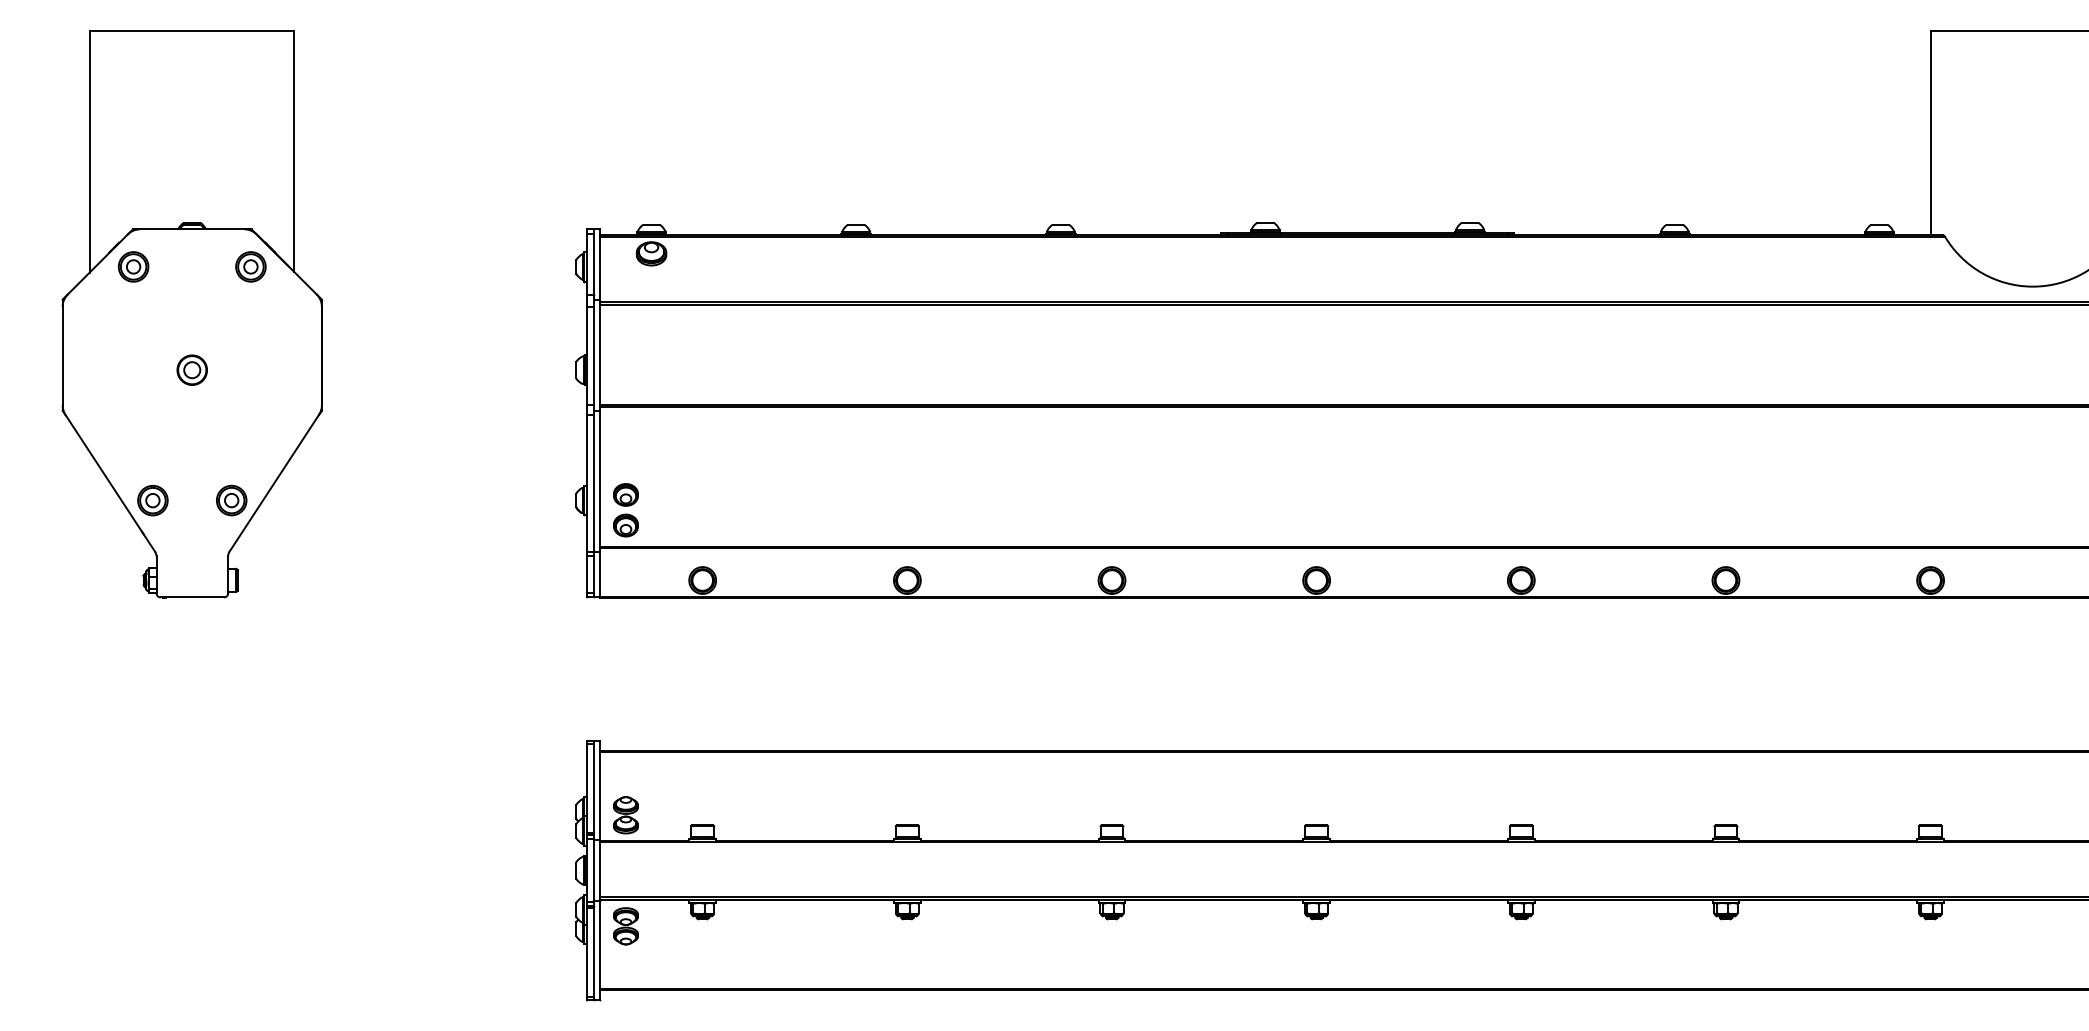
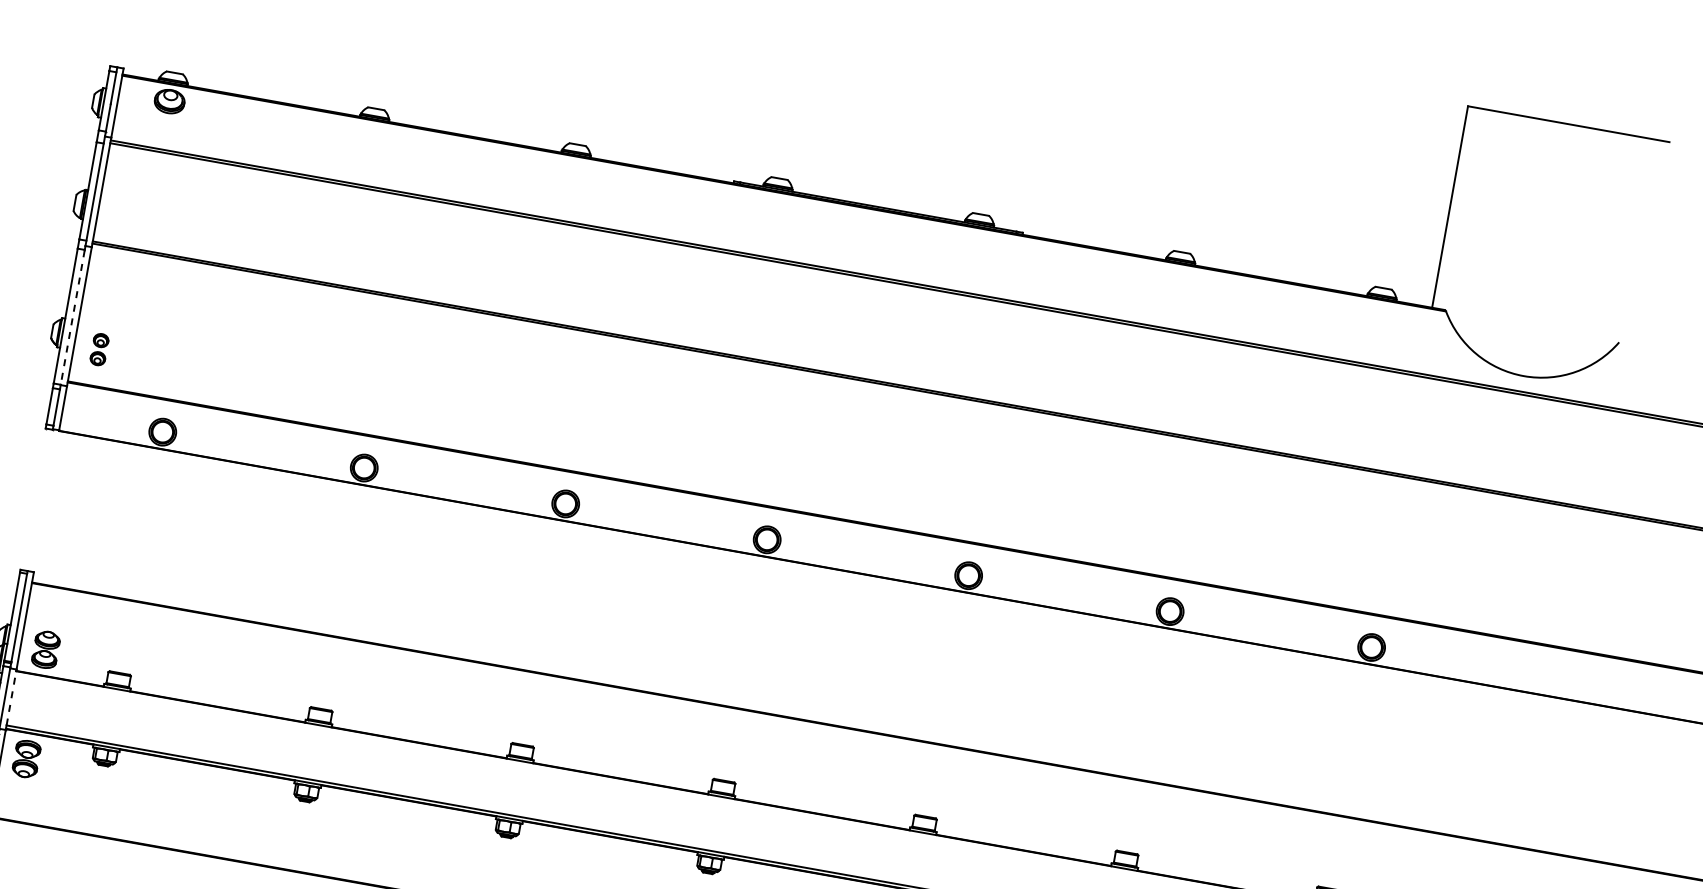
line: (593, 483) -> (72, 317), solid -> dashed
part: (625, 510) -> (99, 349), size x0.6
line: (600, 869) -> (11, 698), solid -> dashed

